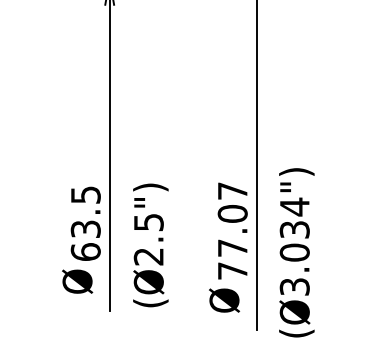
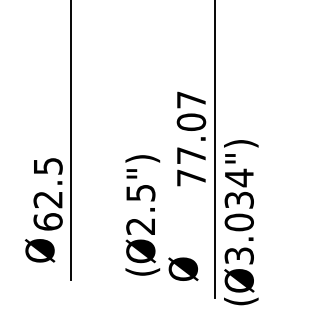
text: (85, 228) -> (47, 198), 63.5 -> 62.5
text: (232, 230) -> (191, 138), moved
text: (150, 245) -> (142, 215), moved
text: (296, 252) -> (240, 222), moved

